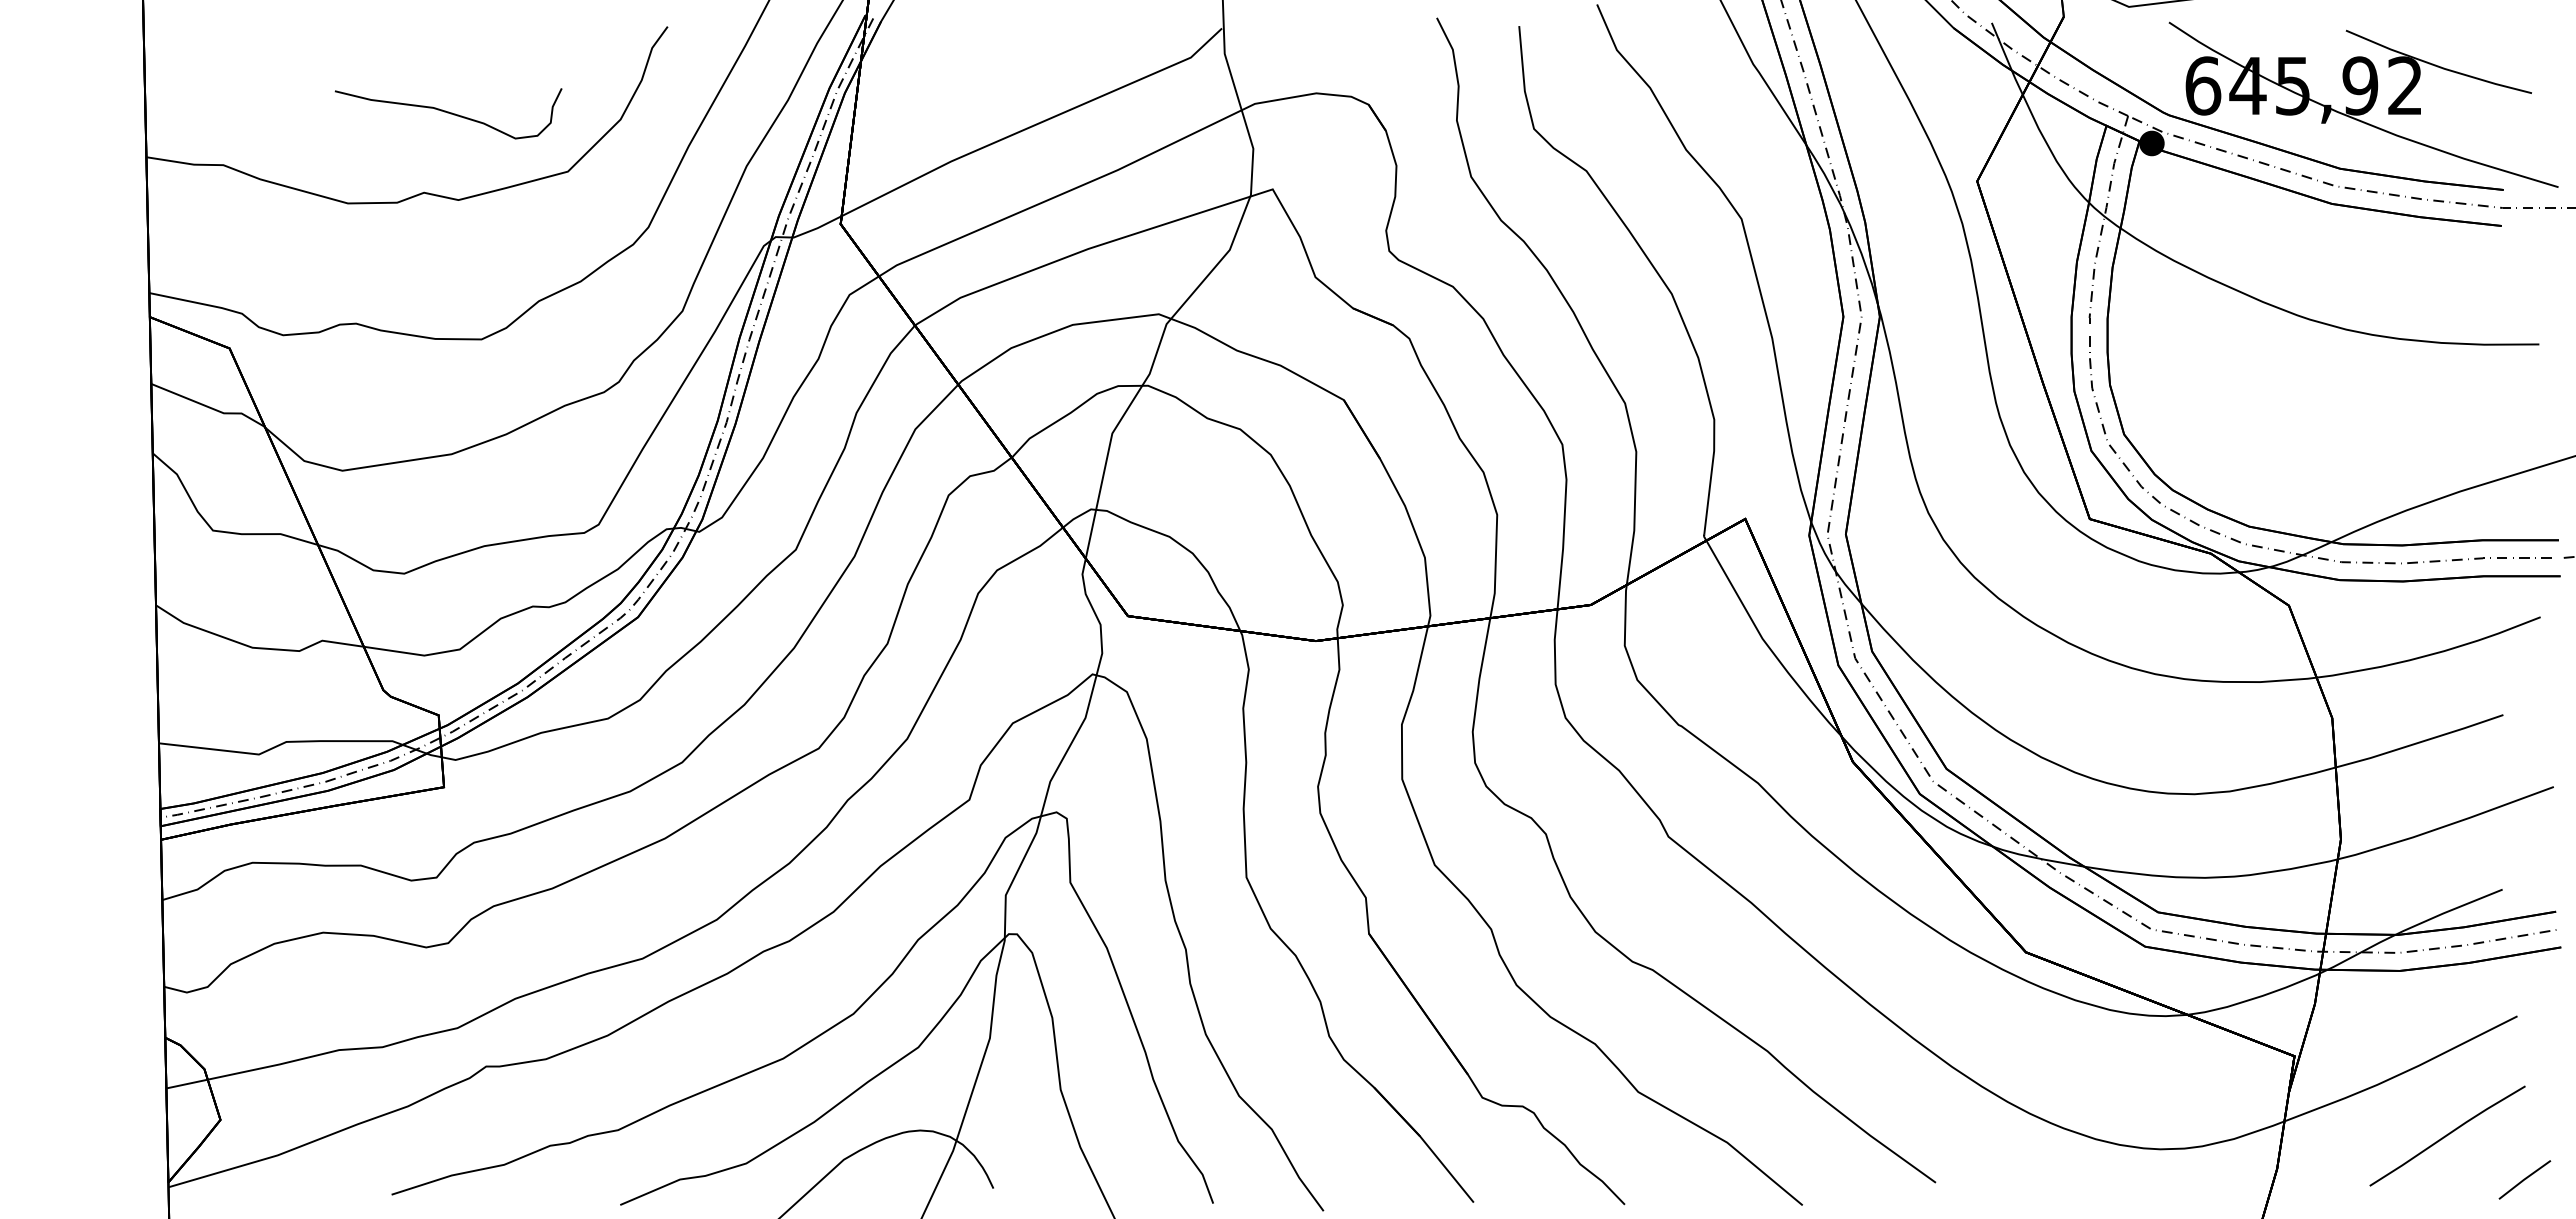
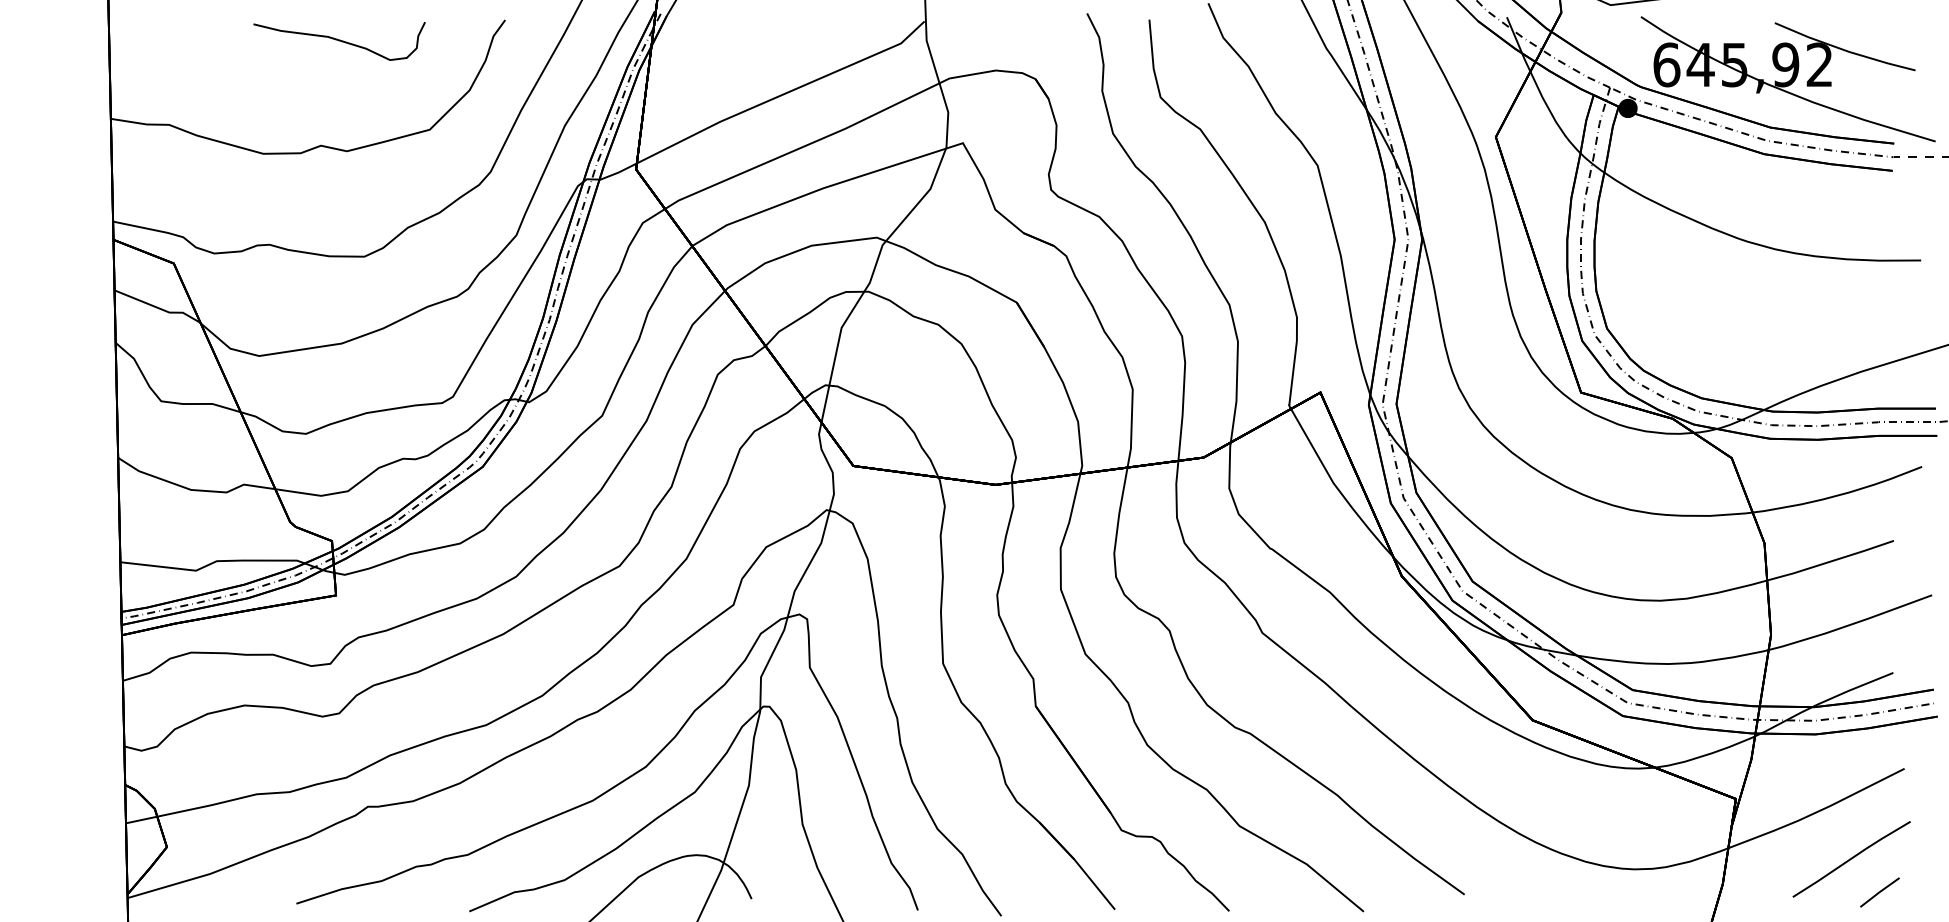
curve: (448, 113) -> (339, 41), moved
line: (2524, 1179) -> (1879, 892), moved

